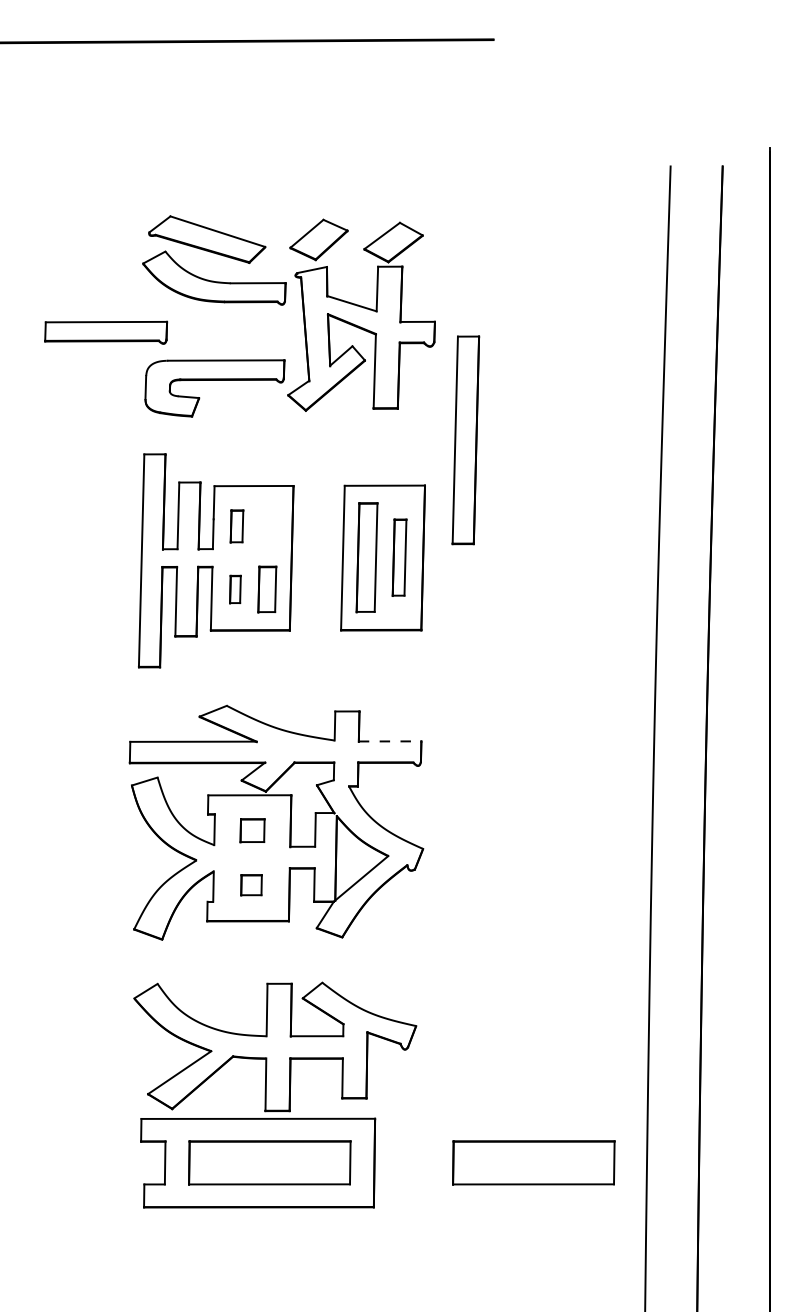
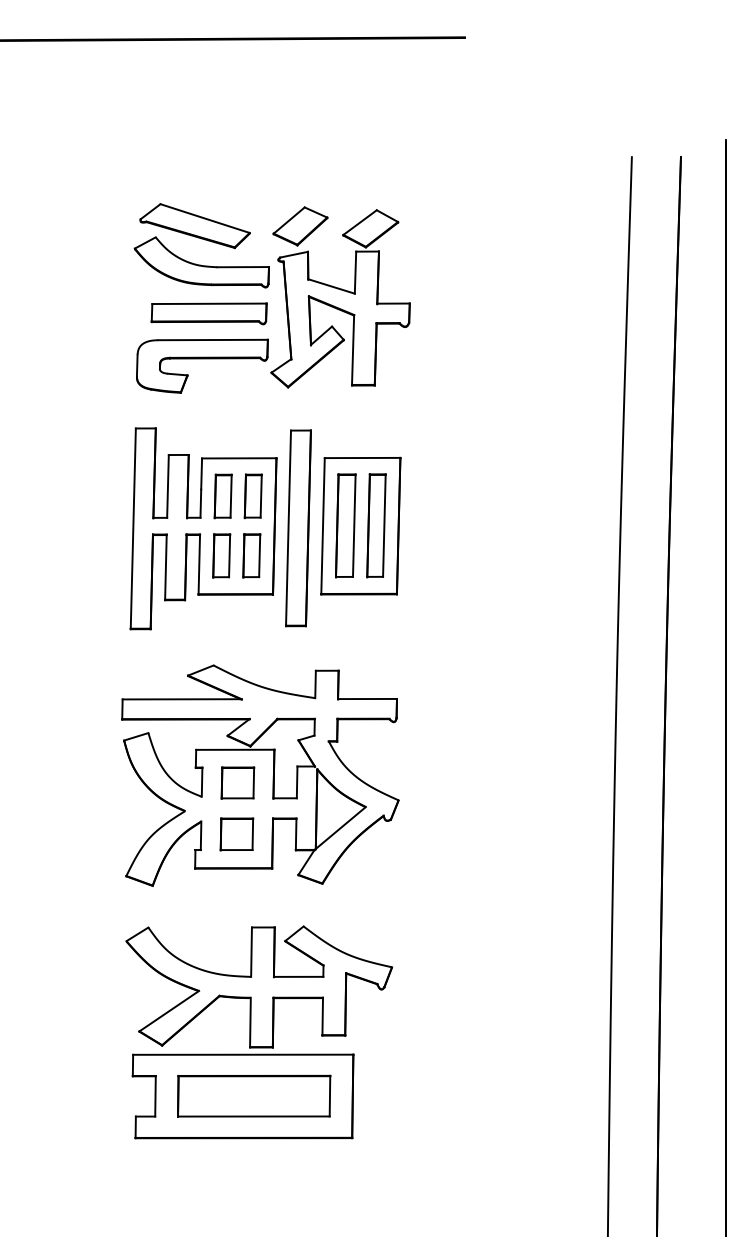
part: (106, 332) -> (209, 313), moved
part: (465, 440) -> (298, 528), moved
part: (236, 526) -> (222, 496), size x1.43
part: (268, 526) -> (252, 496), added
part: (399, 557) -> (376, 525), size x1.43
part: (235, 589) -> (221, 555), size x1.67
line: (390, 741) -> (367, 699), dashed -> solid
part: (252, 830) -> (237, 782), size x1.43
part: (251, 885) -> (236, 834), size x1.67
part: (533, 1162) -> (502, 1095), removed

